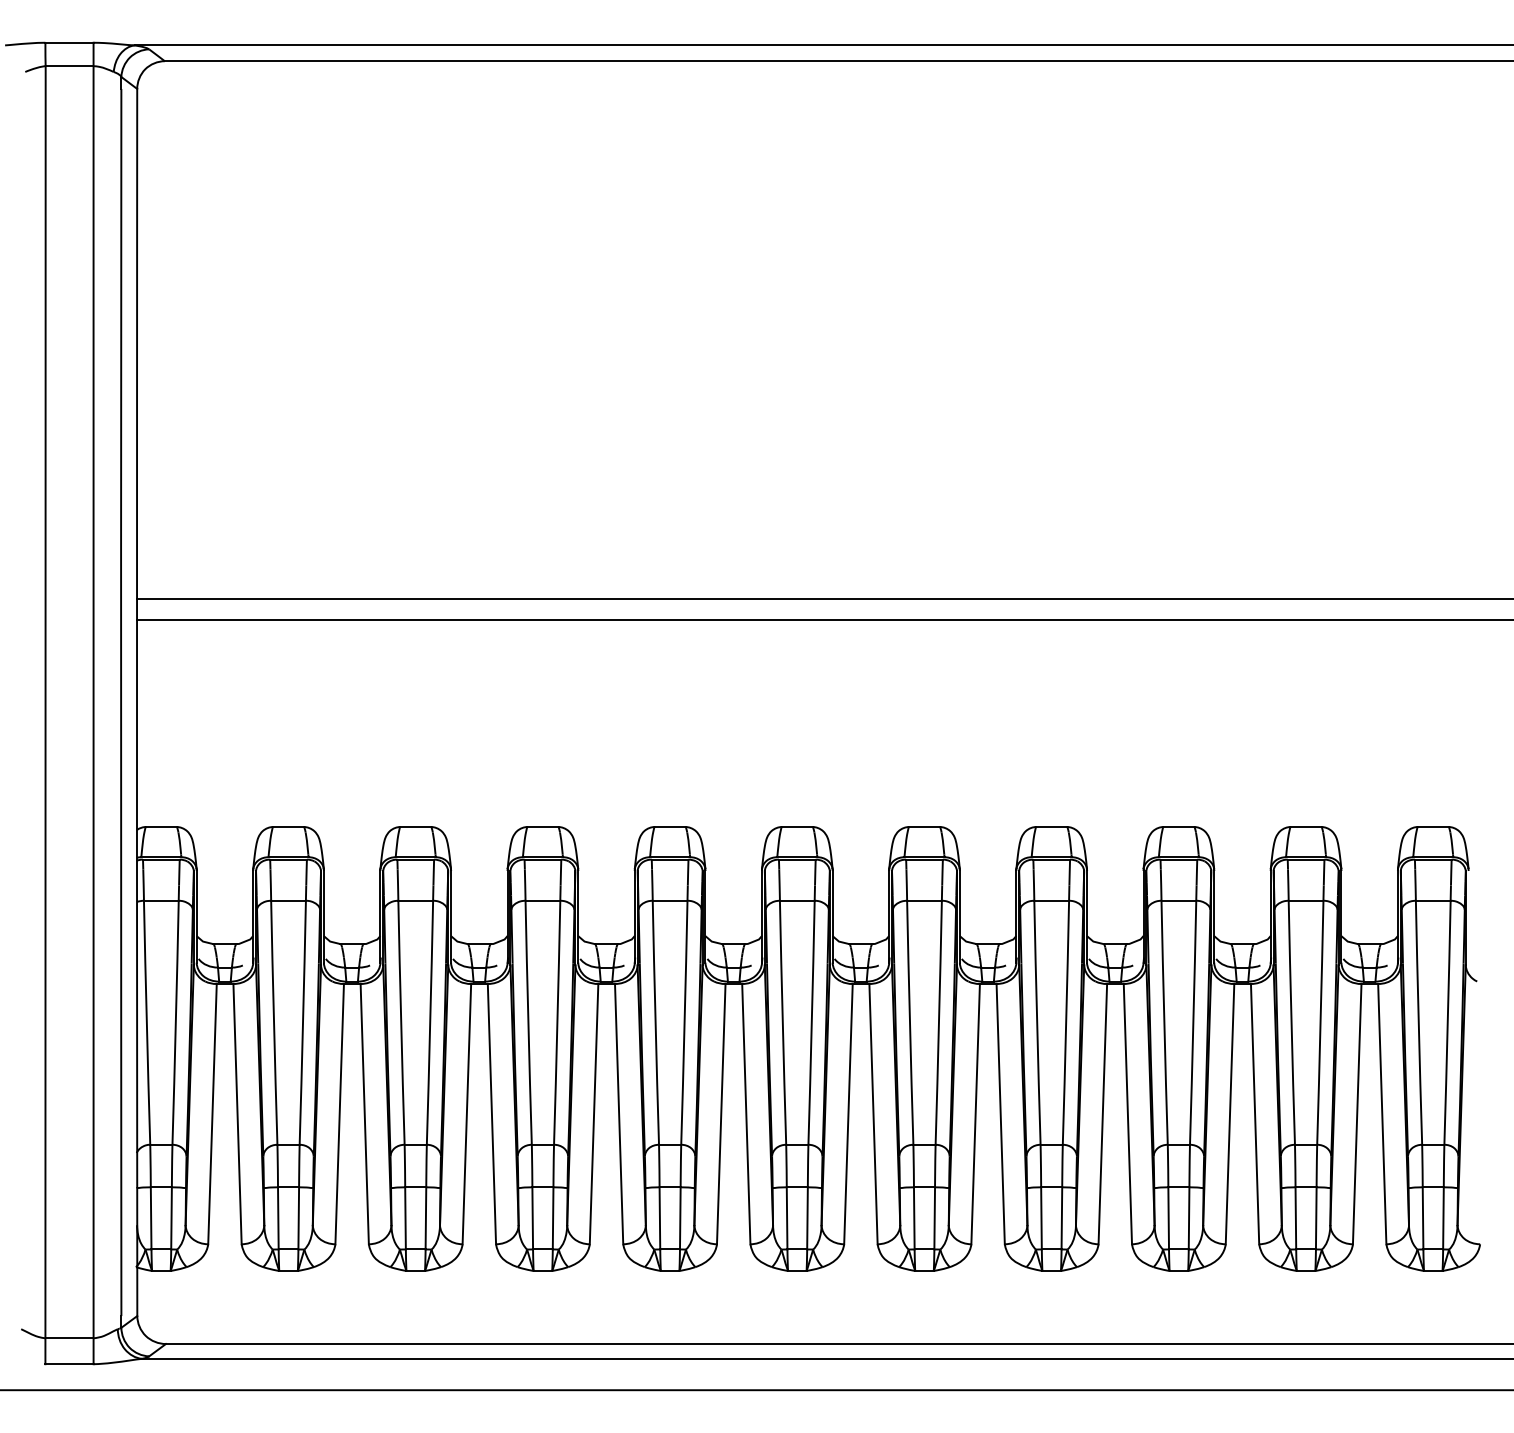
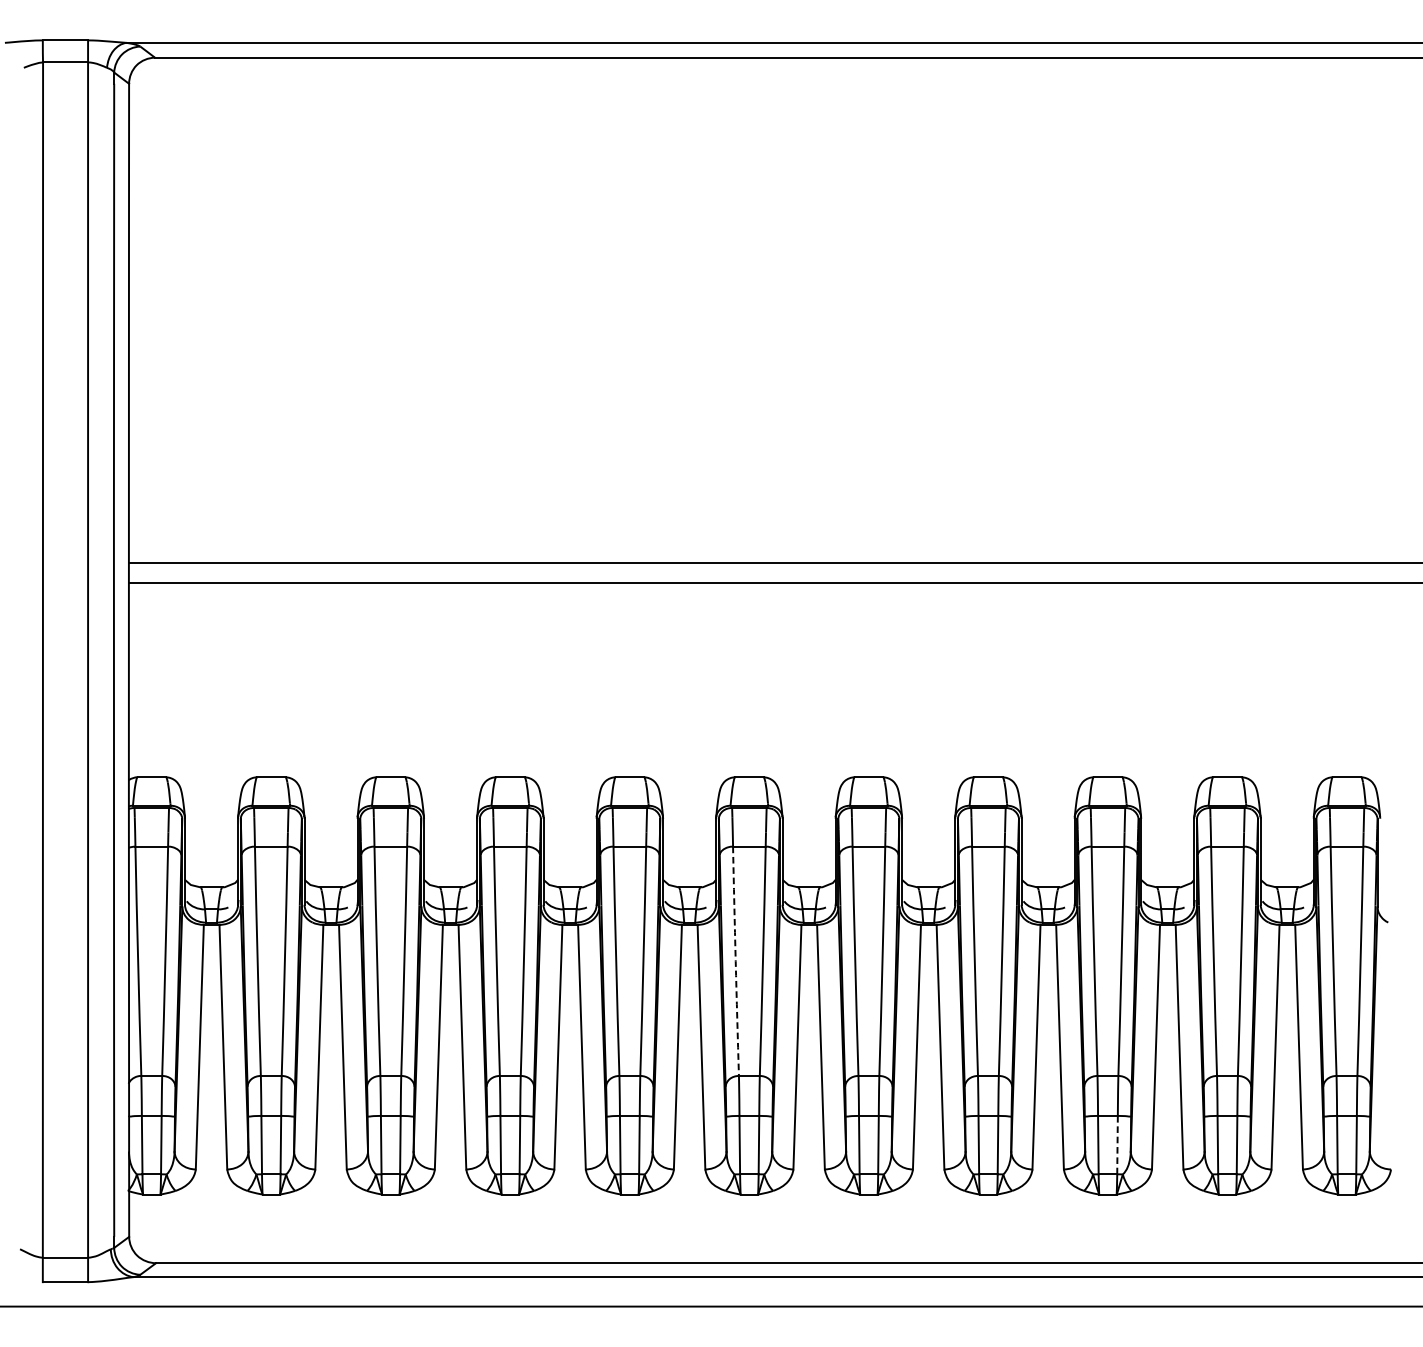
arc: (782, 1022) -> (735, 961), solid -> dashed
line: (1189, 1217) -> (1117, 1144), solid -> dashed

